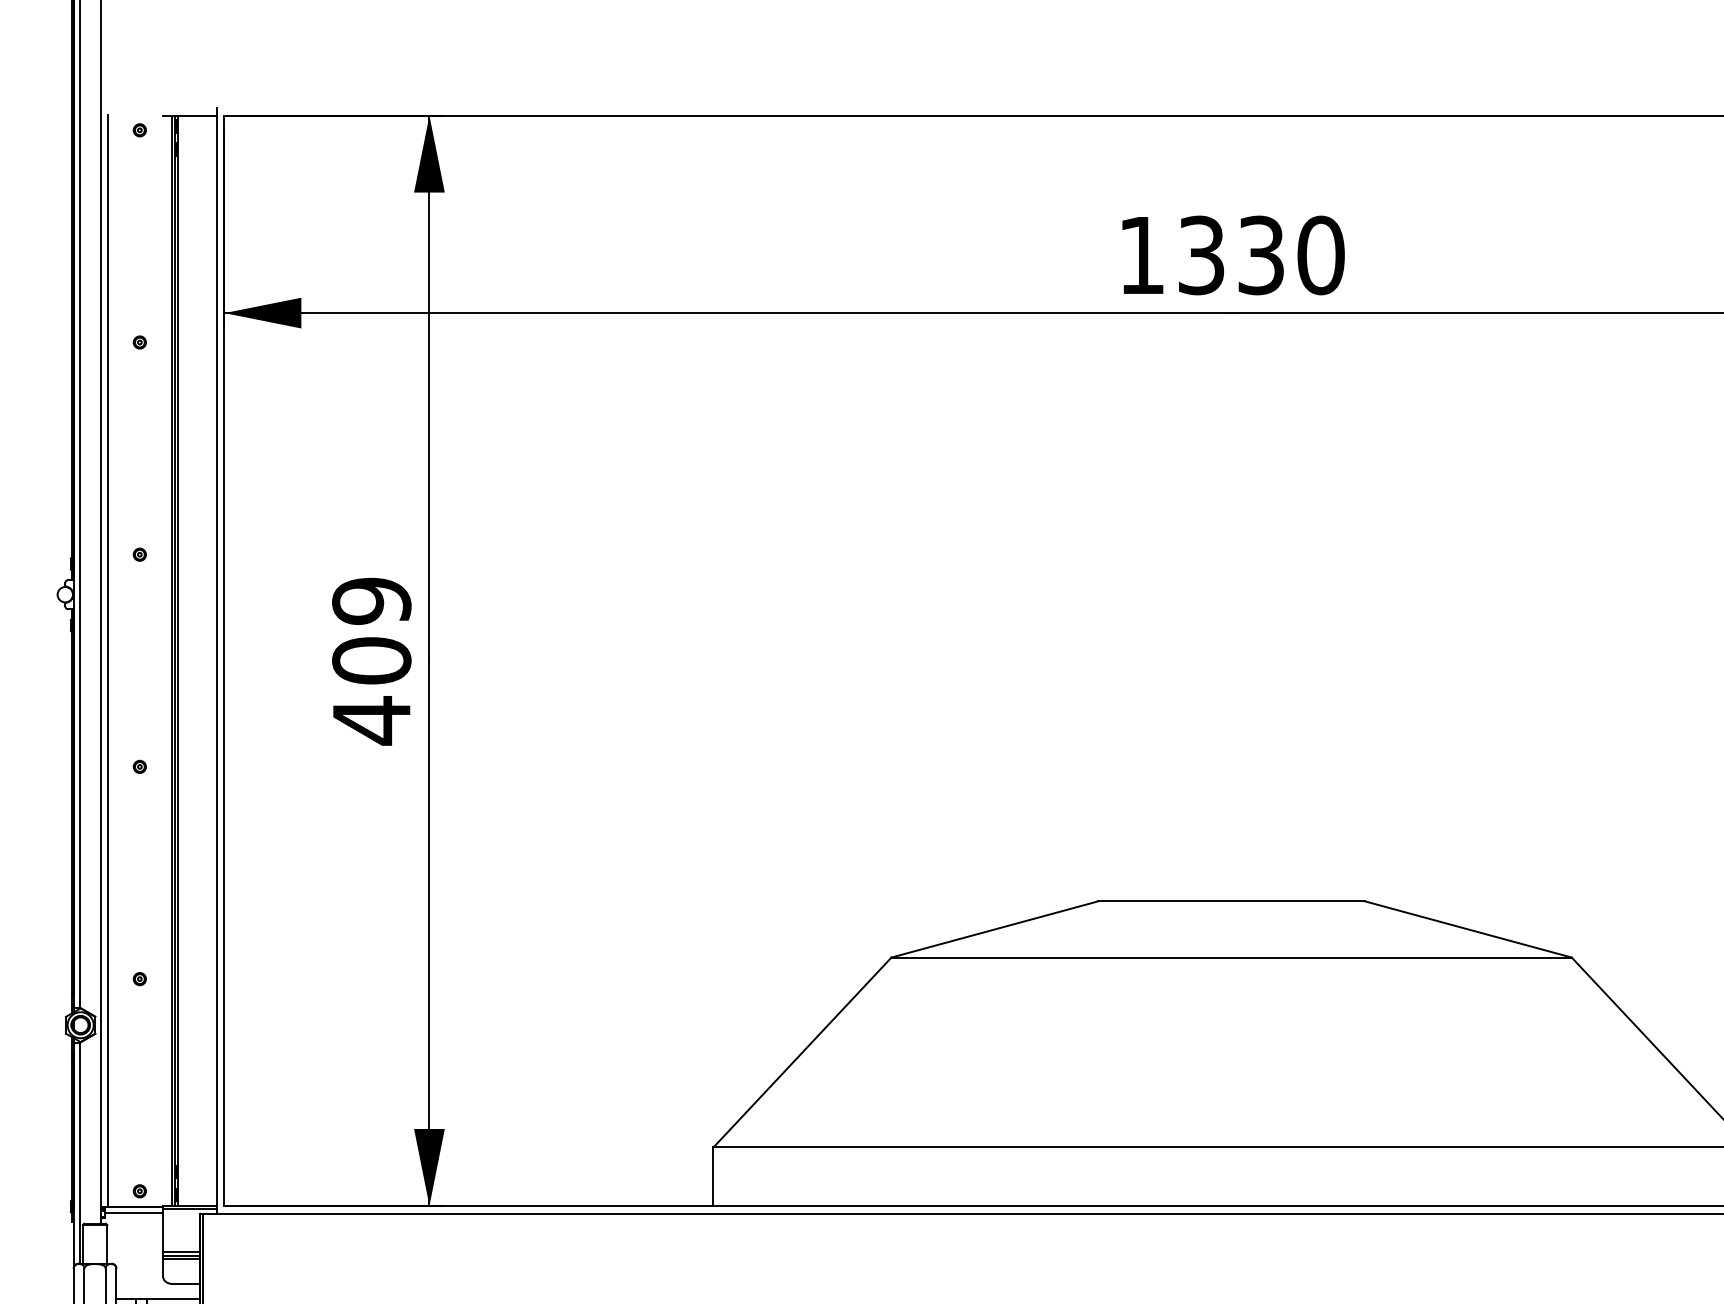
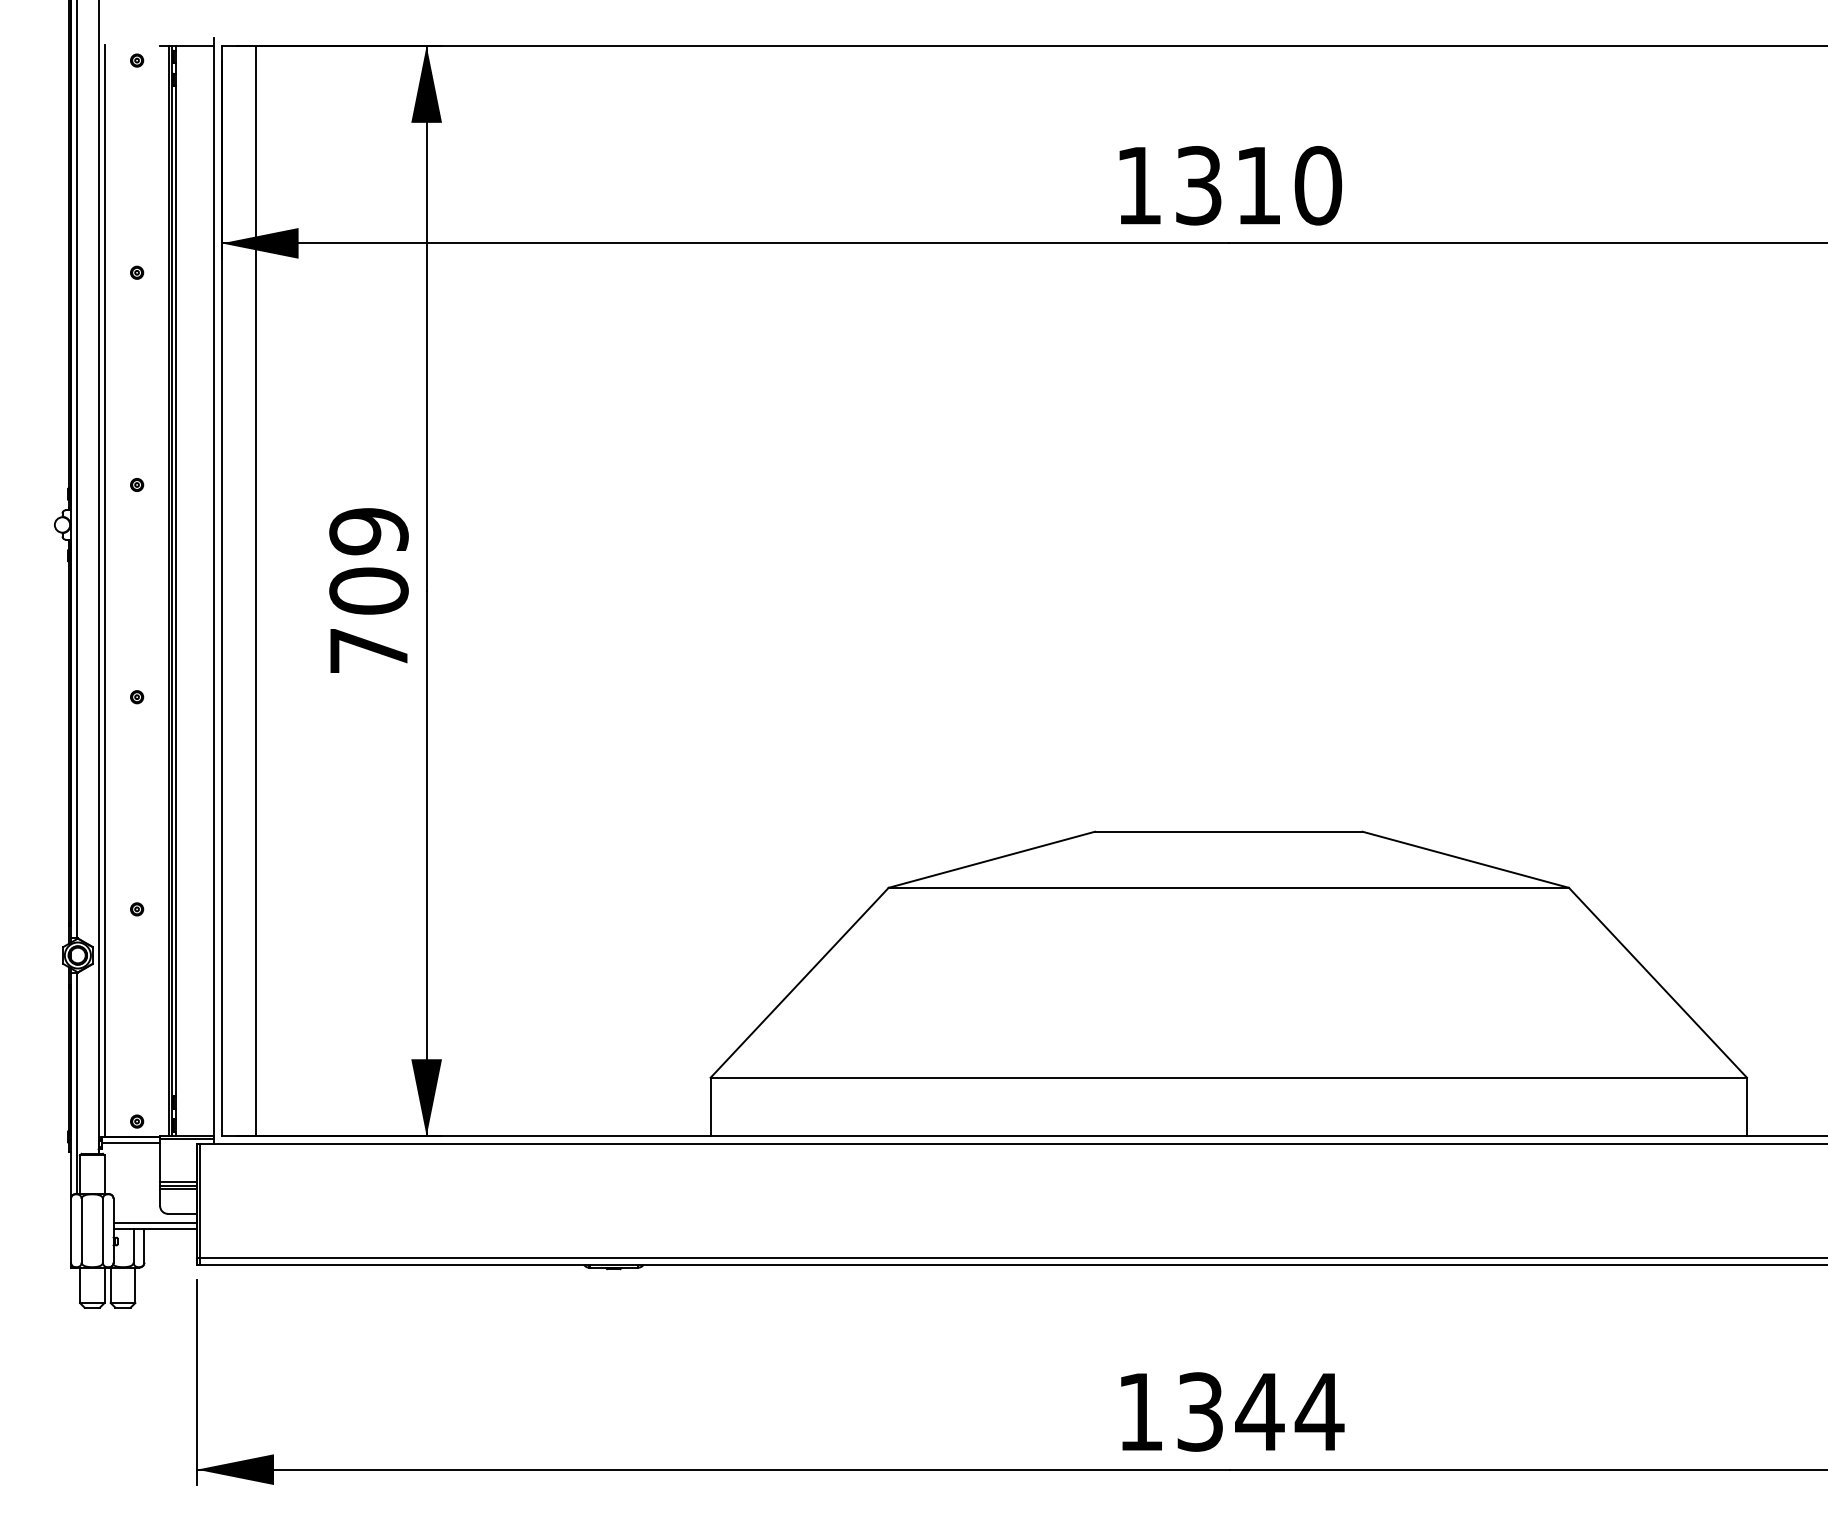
text: (1261, 255) -> (1258, 185), 1330 -> 1310
line: (258, 661) -> (255, 591), added
text: (371, 721) -> (368, 651), 409 -> 709
line: (158, 1293) -> (155, 1223), added

